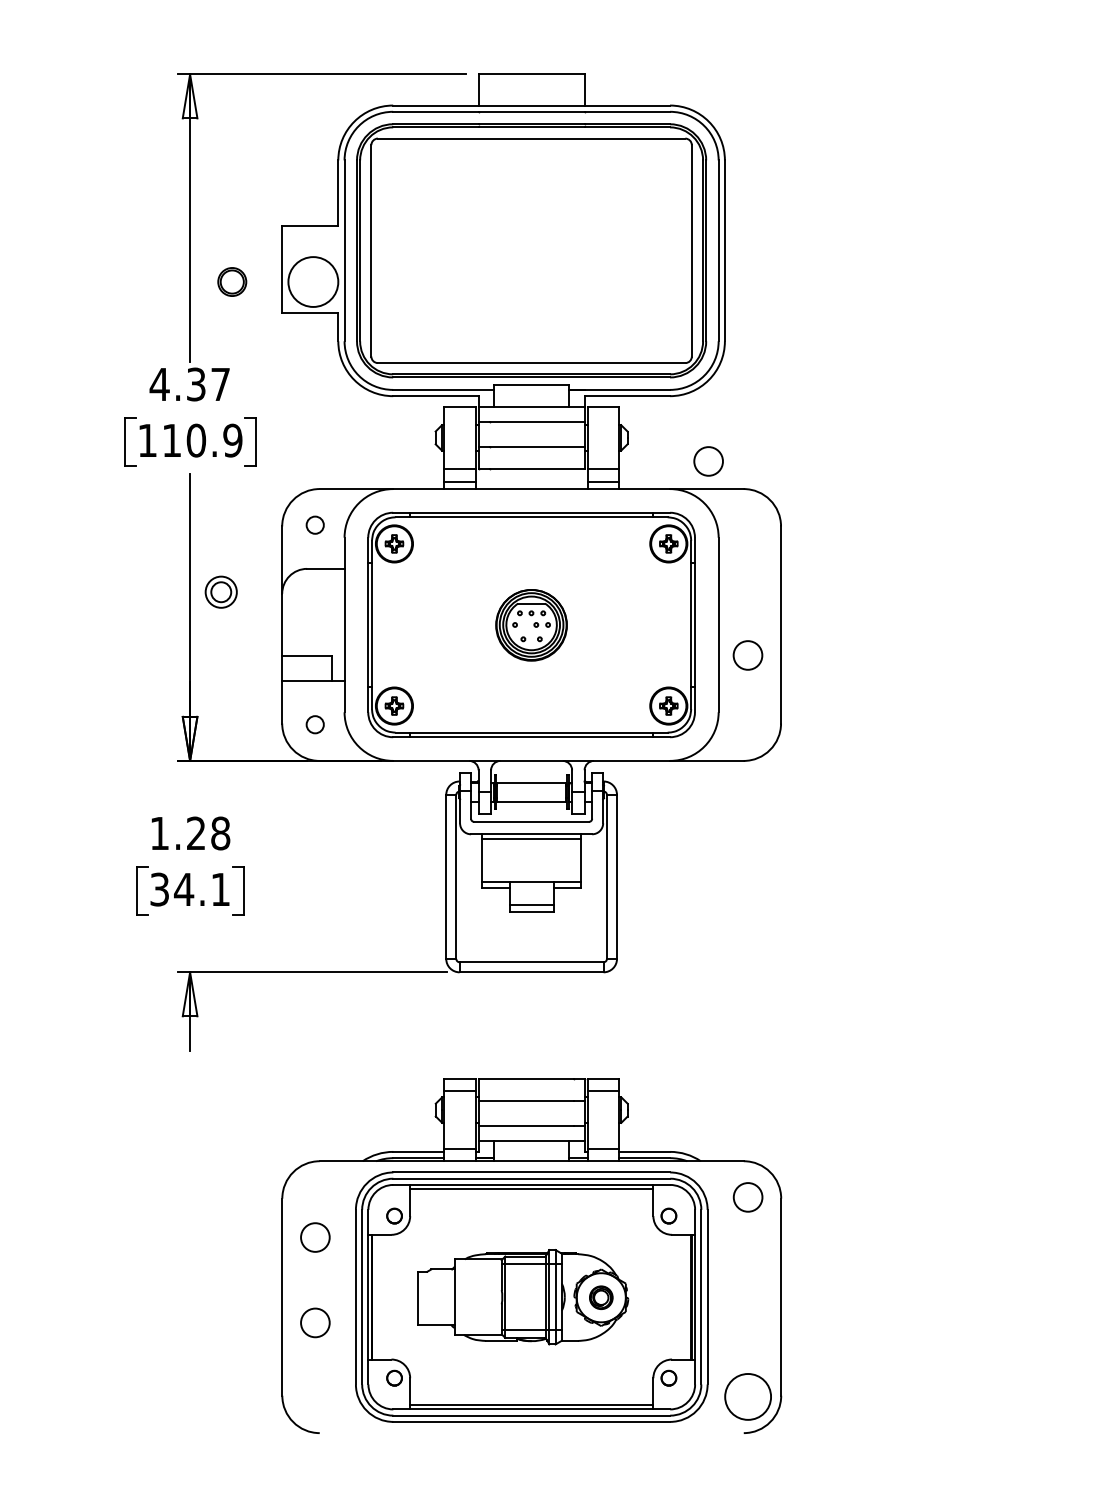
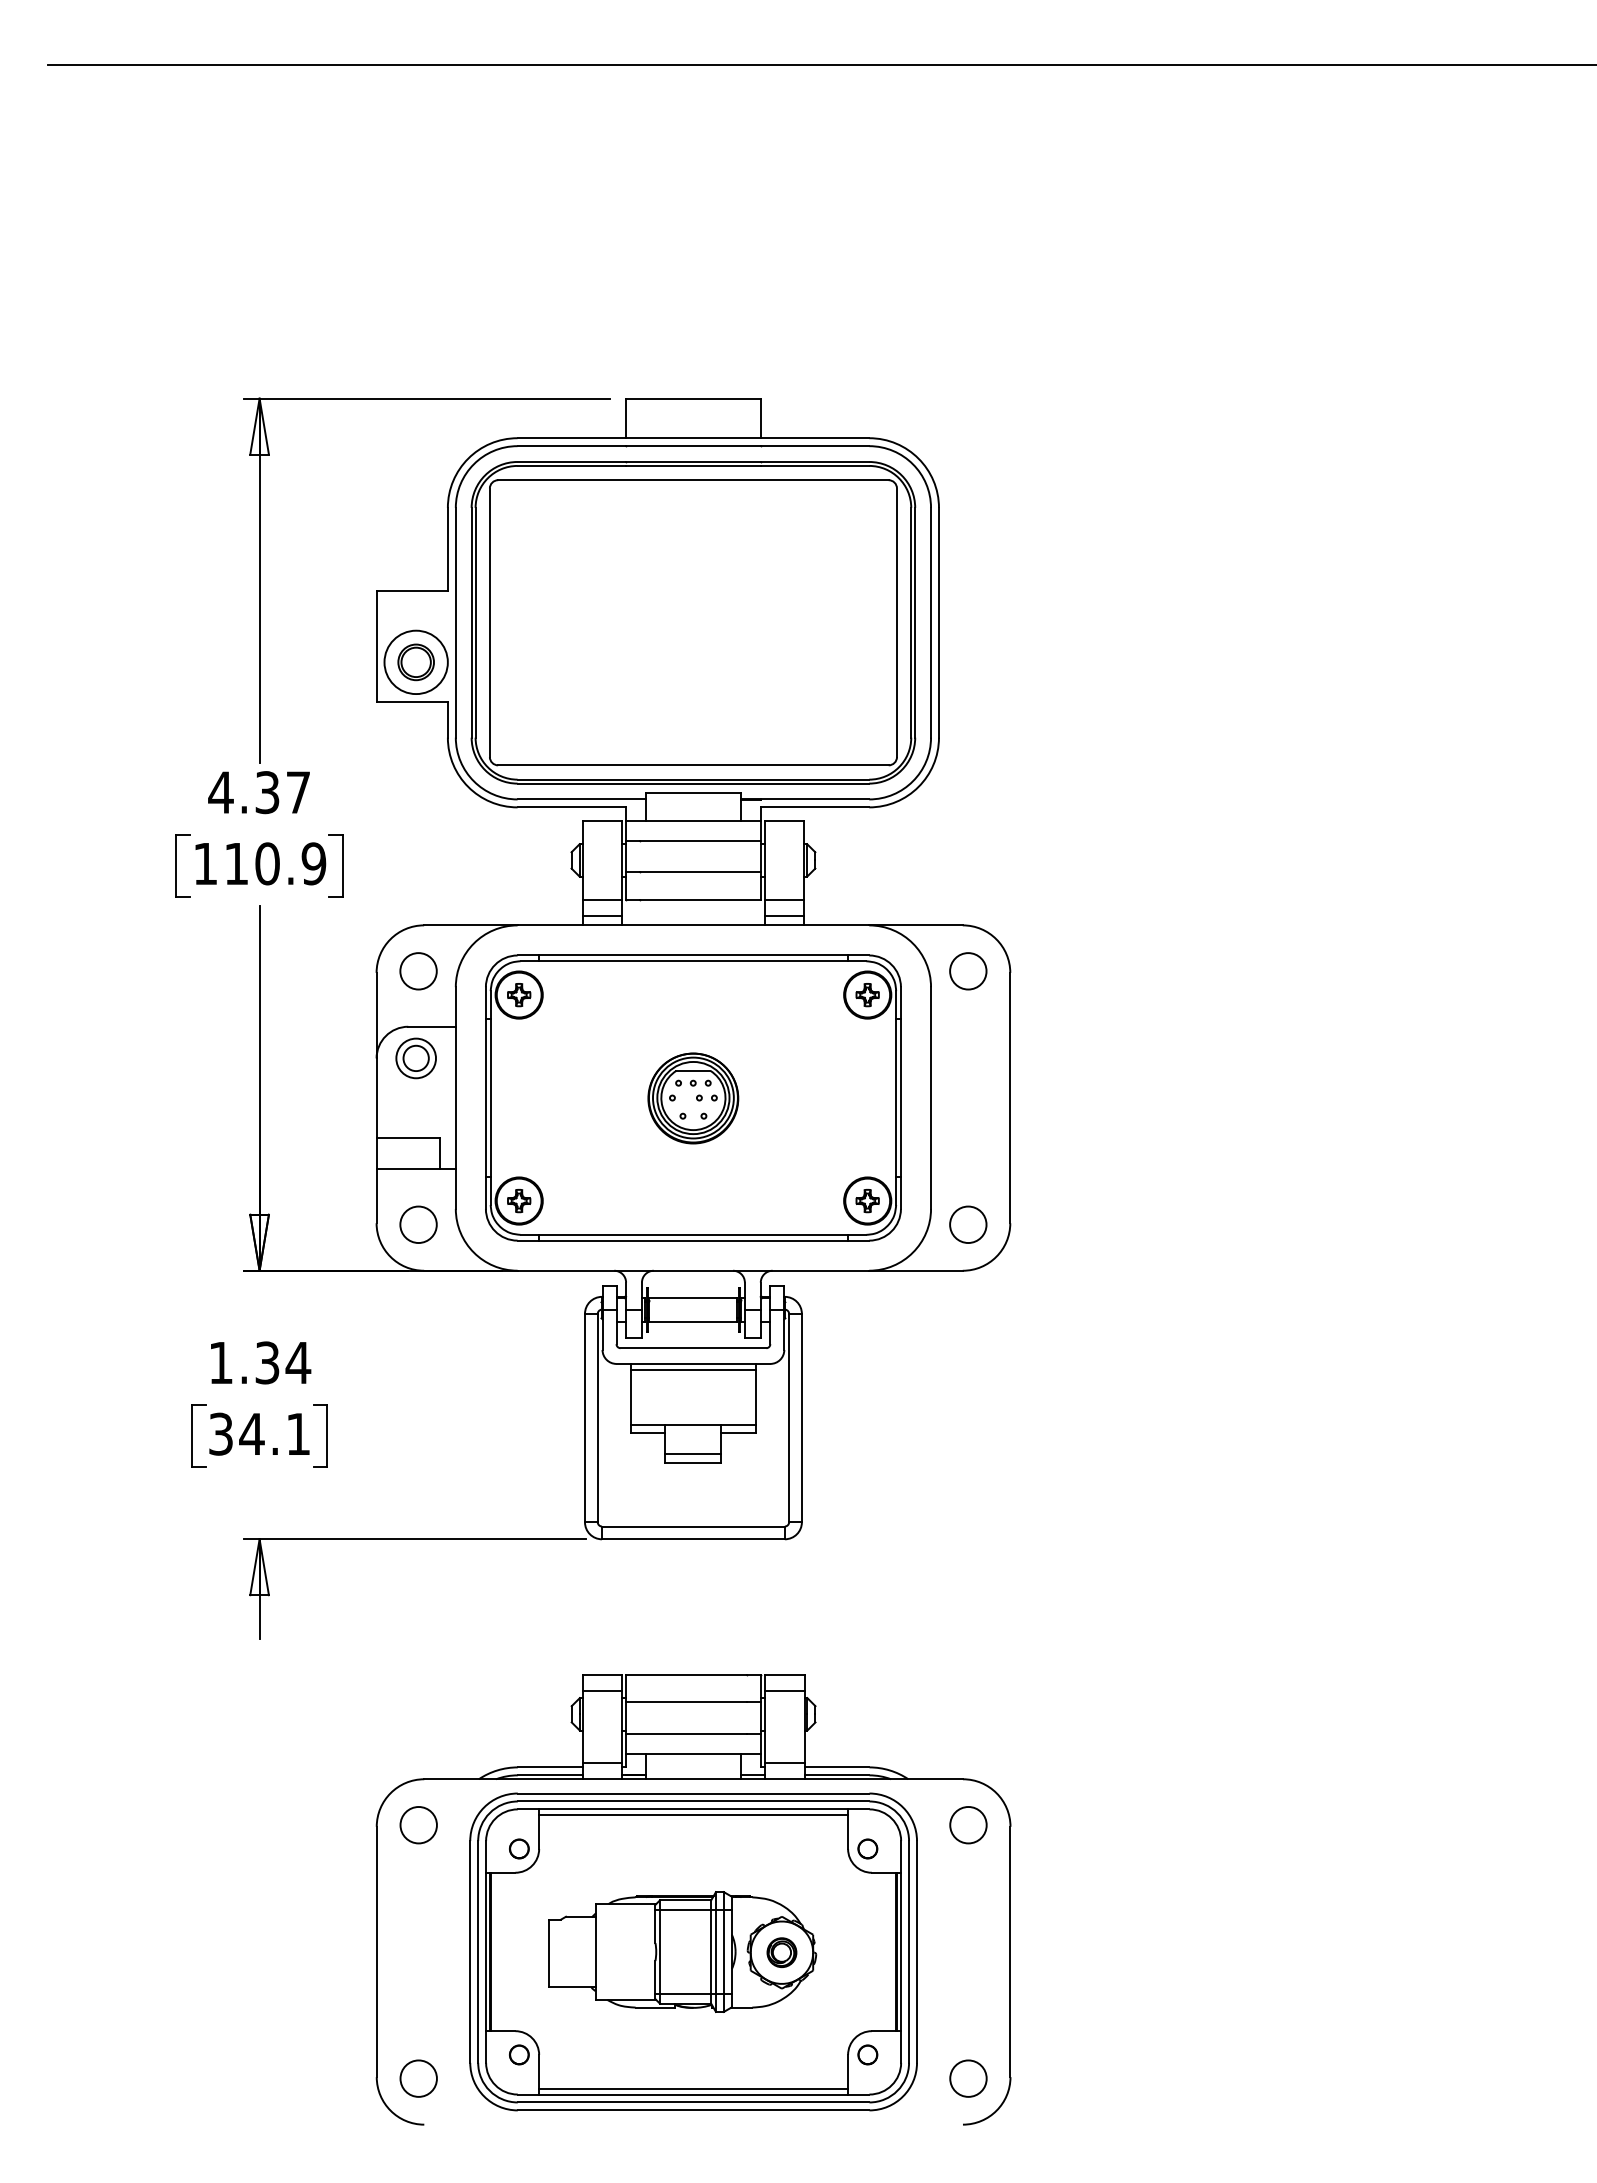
part: (231, 282) -> (415, 662), moved
circle: (708, 461) -> (968, 971), moved
circle: (315, 525) -> (418, 971), size x1.67
part: (220, 592) -> (415, 1058), moved
circle: (748, 655) -> (968, 1224), moved
circle: (315, 724) -> (418, 1224), size x1.67
text: (208, 833) -> (283, 1362), 1.28 -> 1.34
circle: (315, 1237) -> (418, 1825), moved
circle: (315, 1322) -> (418, 2078), moved
circle: (748, 1396) -> (968, 2078), size x0.62

